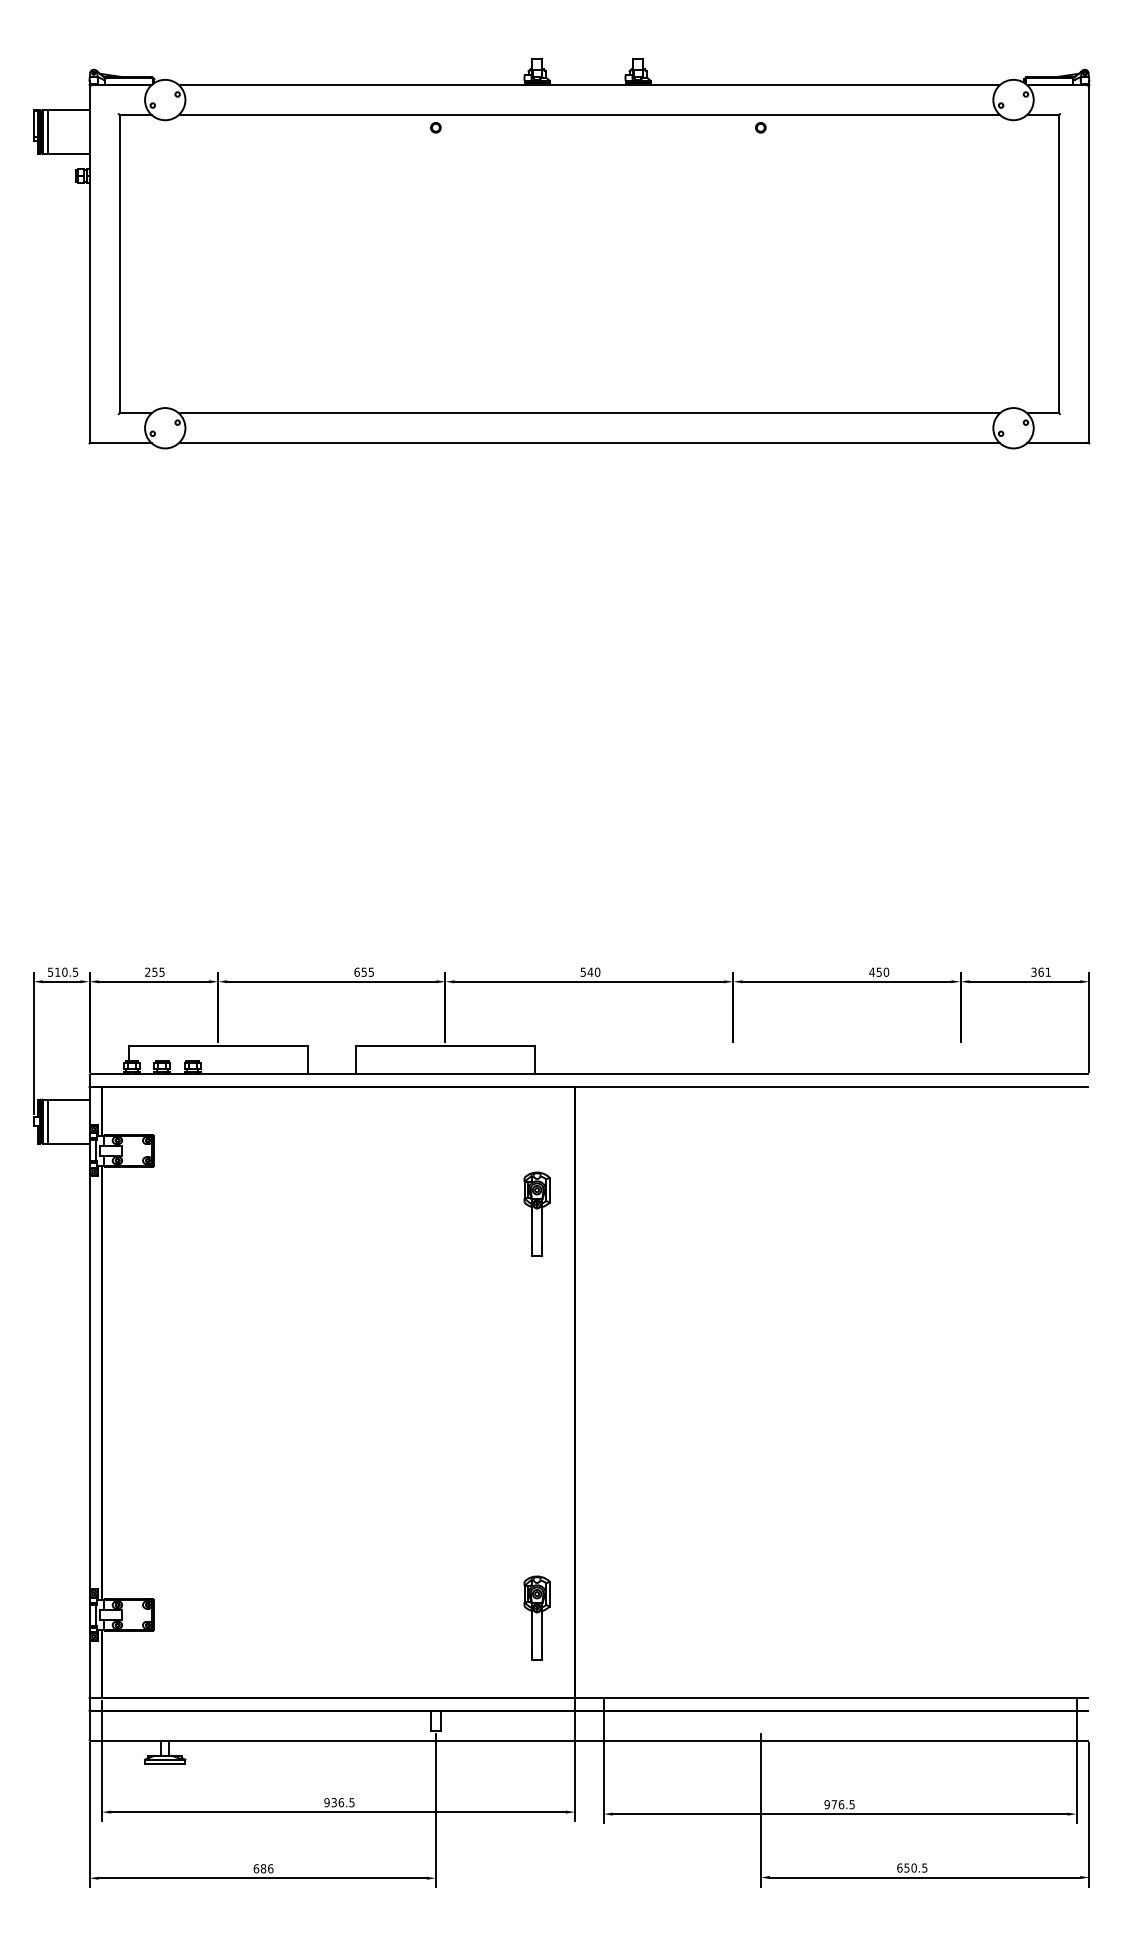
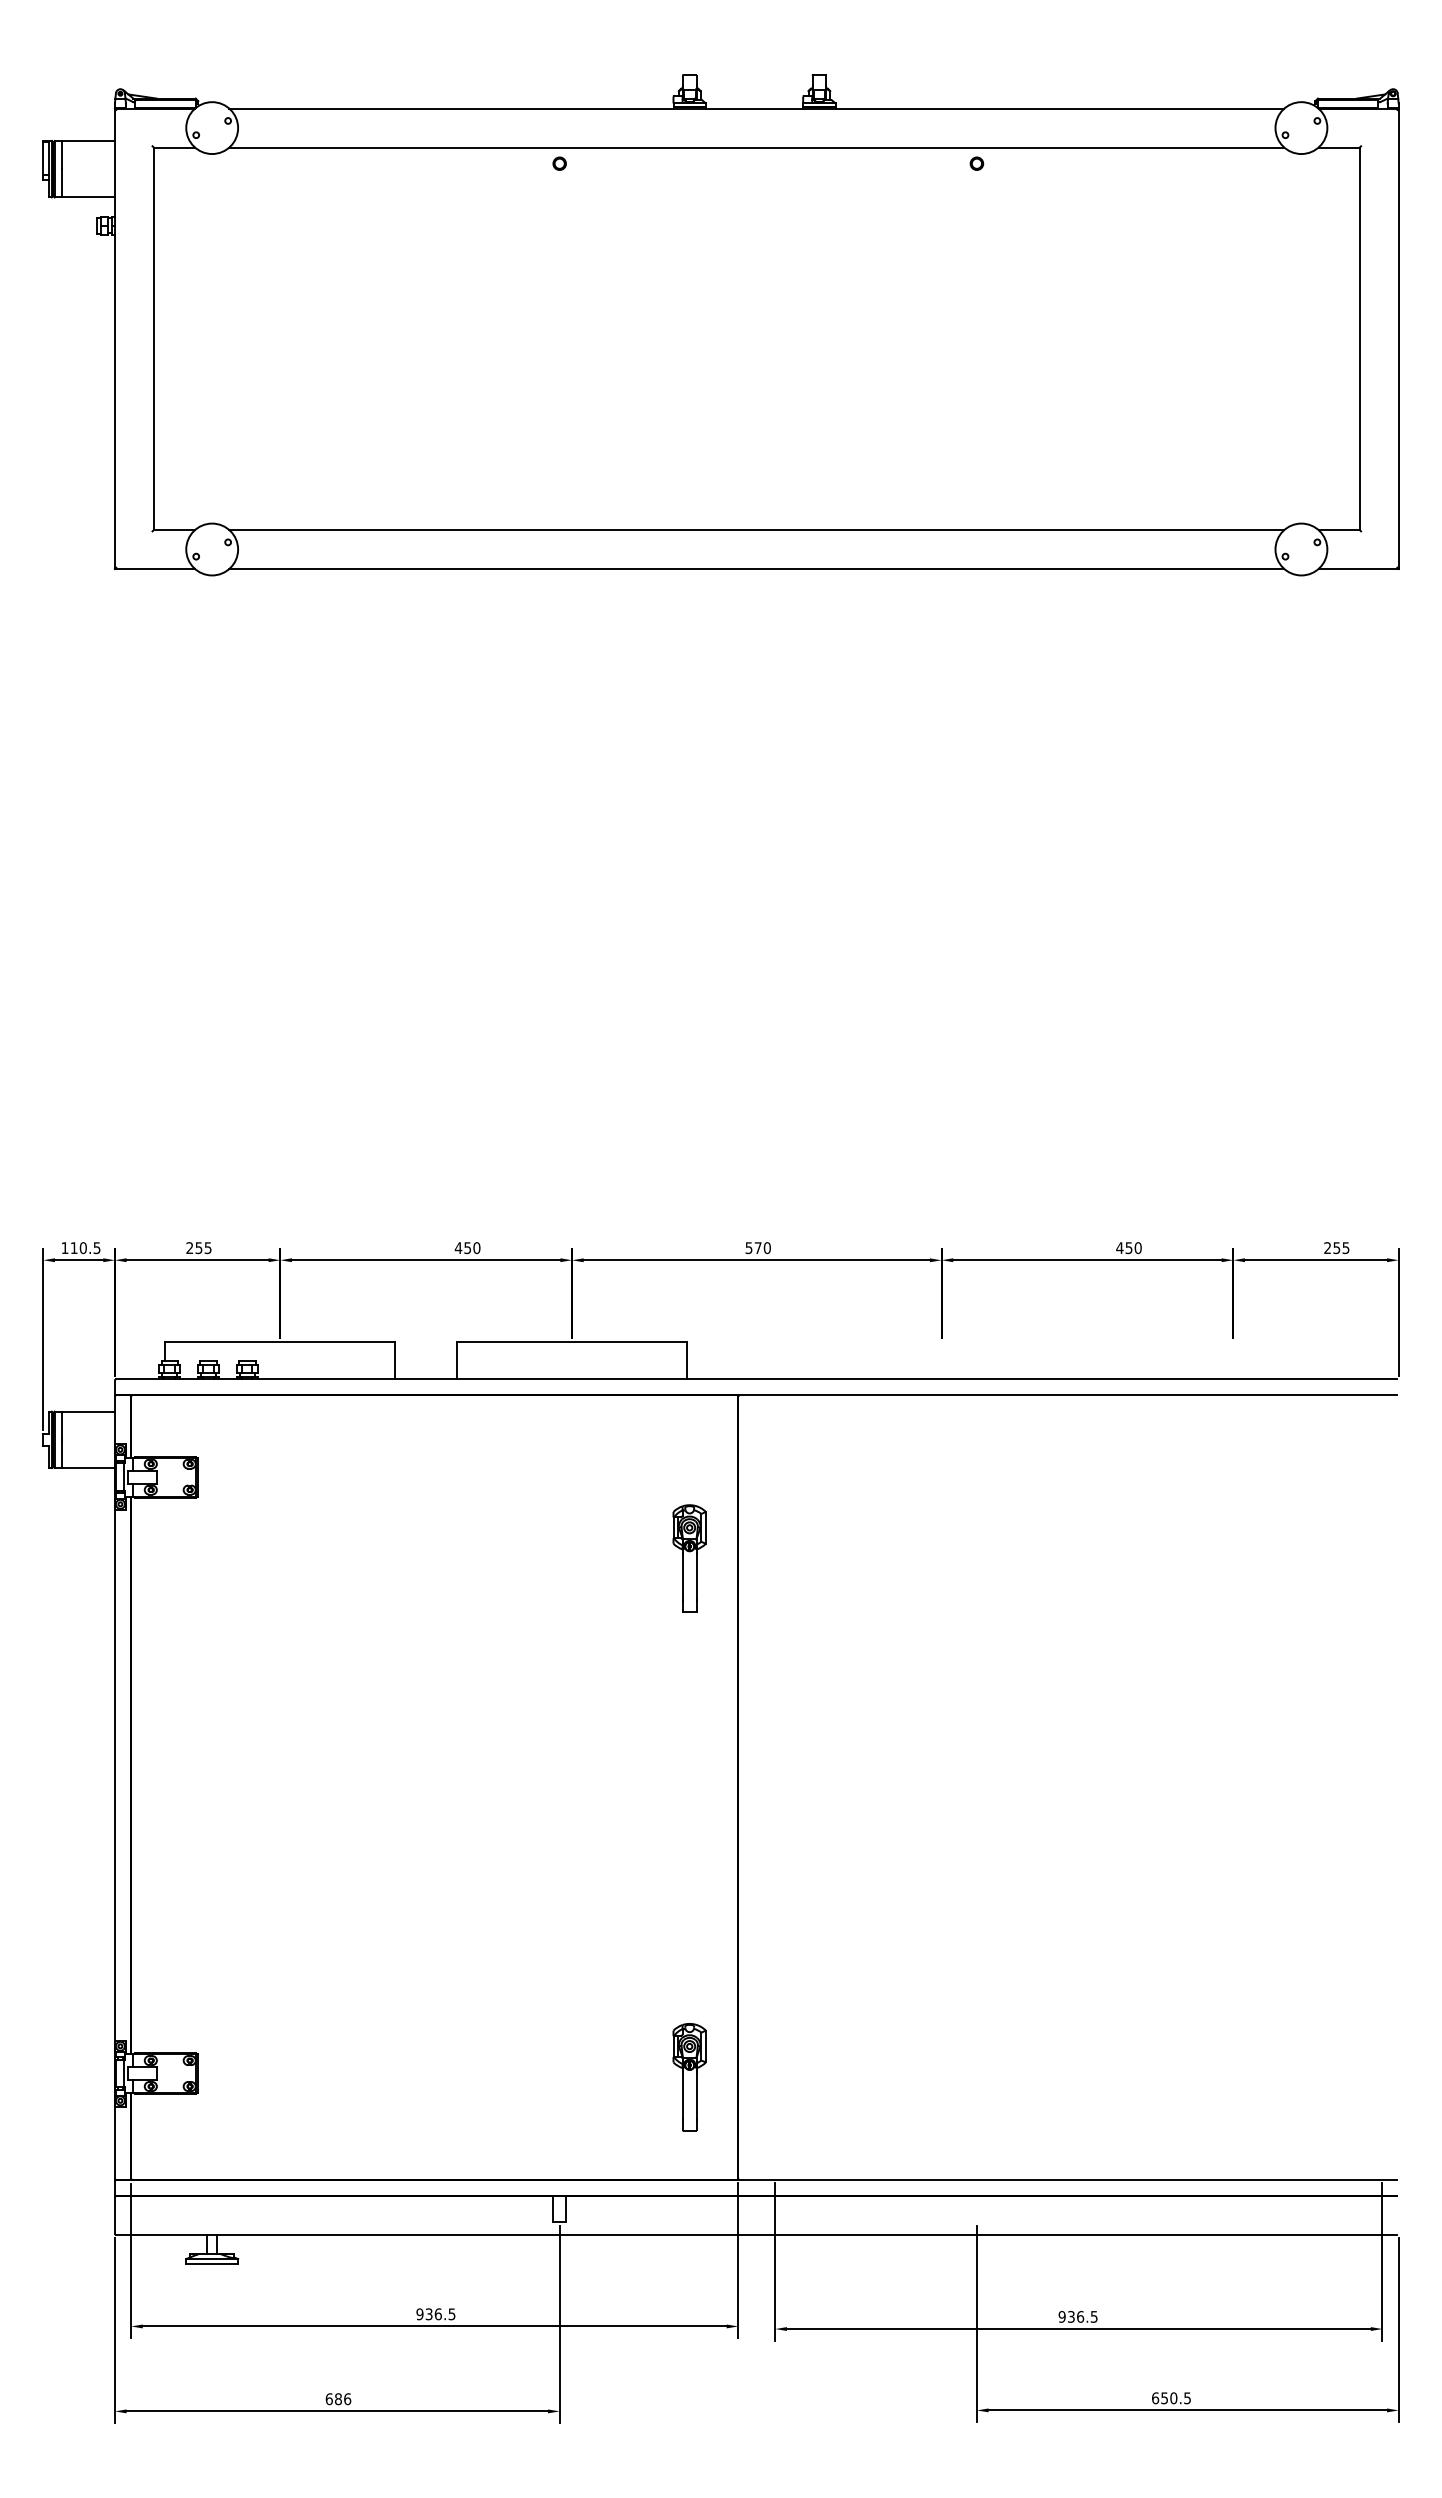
text: (589, 971) -> (757, 1247), 540 -> 570
text: (50, 972) -> (64, 1248), 510.5 -> 110.5
text: (364, 972) -> (467, 1248), 655 -> 450
text: (1040, 972) -> (1336, 1248), 361 -> 255
text: (834, 1804) -> (1071, 2316), 976.5 -> 936.5

